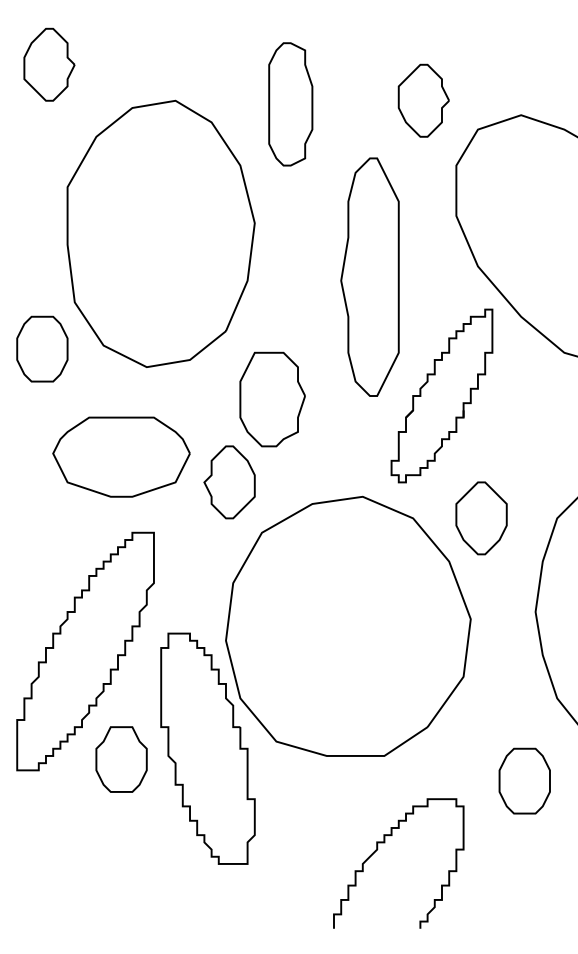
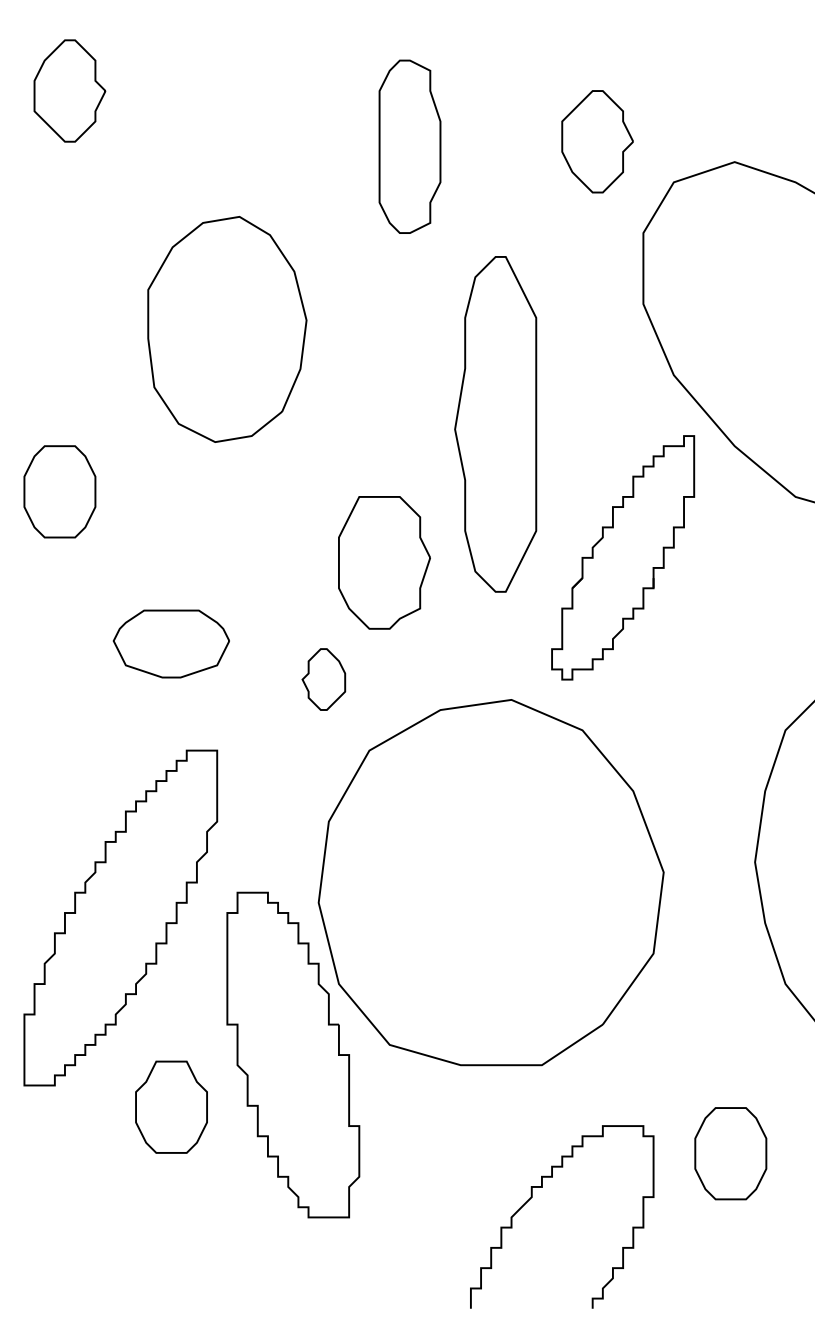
part: (161, 233) -> (227, 329), size x0.6
part: (369, 277) -> (495, 424), moved
part: (121, 456) -> (171, 643), size x0.6
part: (229, 482) -> (323, 679), size x0.6
part: (481, 517) -> (678, 729), removed
part: (121, 759) -> (171, 1106), moved
part: (524, 781) -> (730, 1153), moved

